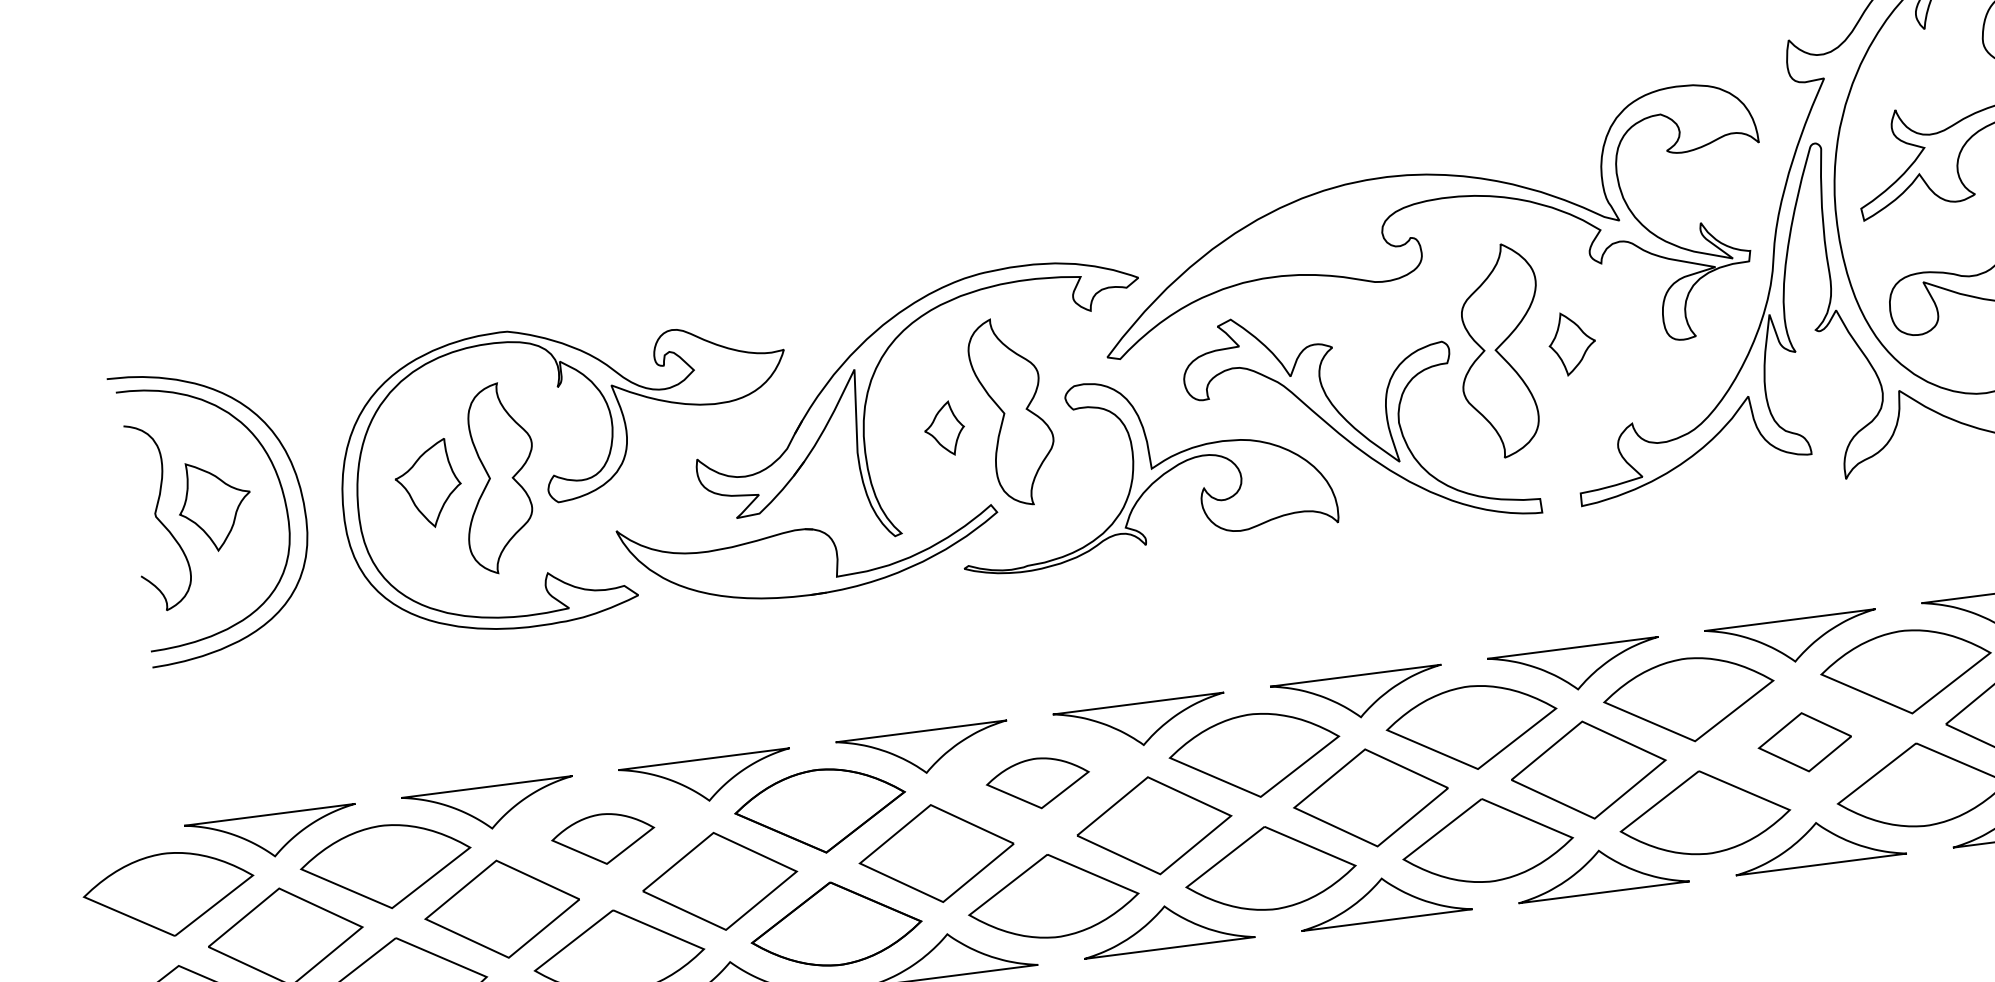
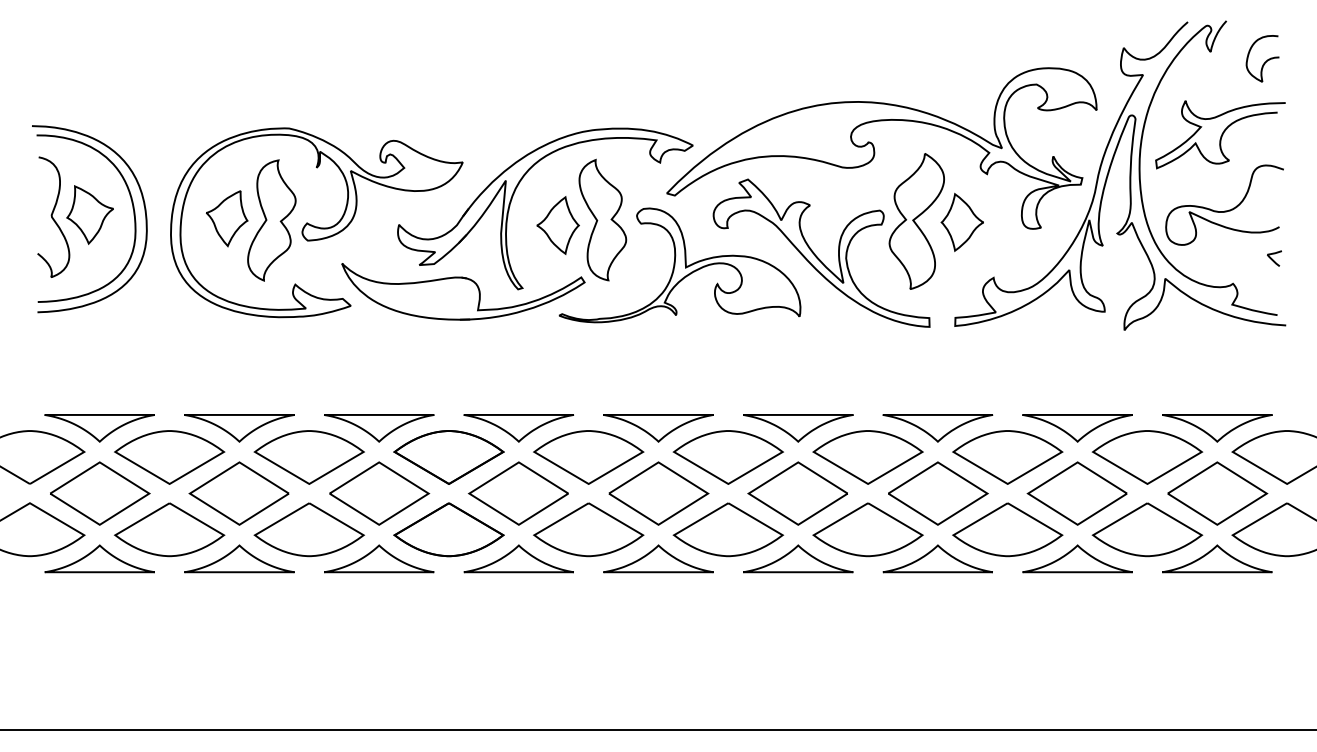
part: (1570, 342) -> (961, 221), size x1.43
part: (943, 429) -> (557, 225), size x1.67
part: (1803, 742) -> (1076, 493), size x1.67
part: (1038, 783) -> (588, 457), size x1.67
part: (602, 839) -> (308, 457), size x1.67

